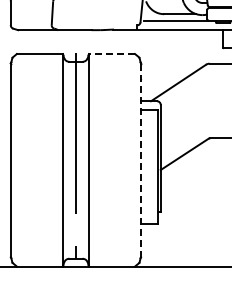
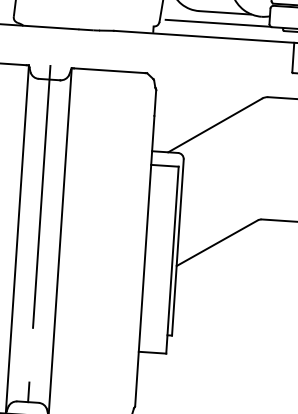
line: (111, 54) -> (108, 71), dashed -> solid
line: (141, 160) -> (146, 248), dashed -> solid

